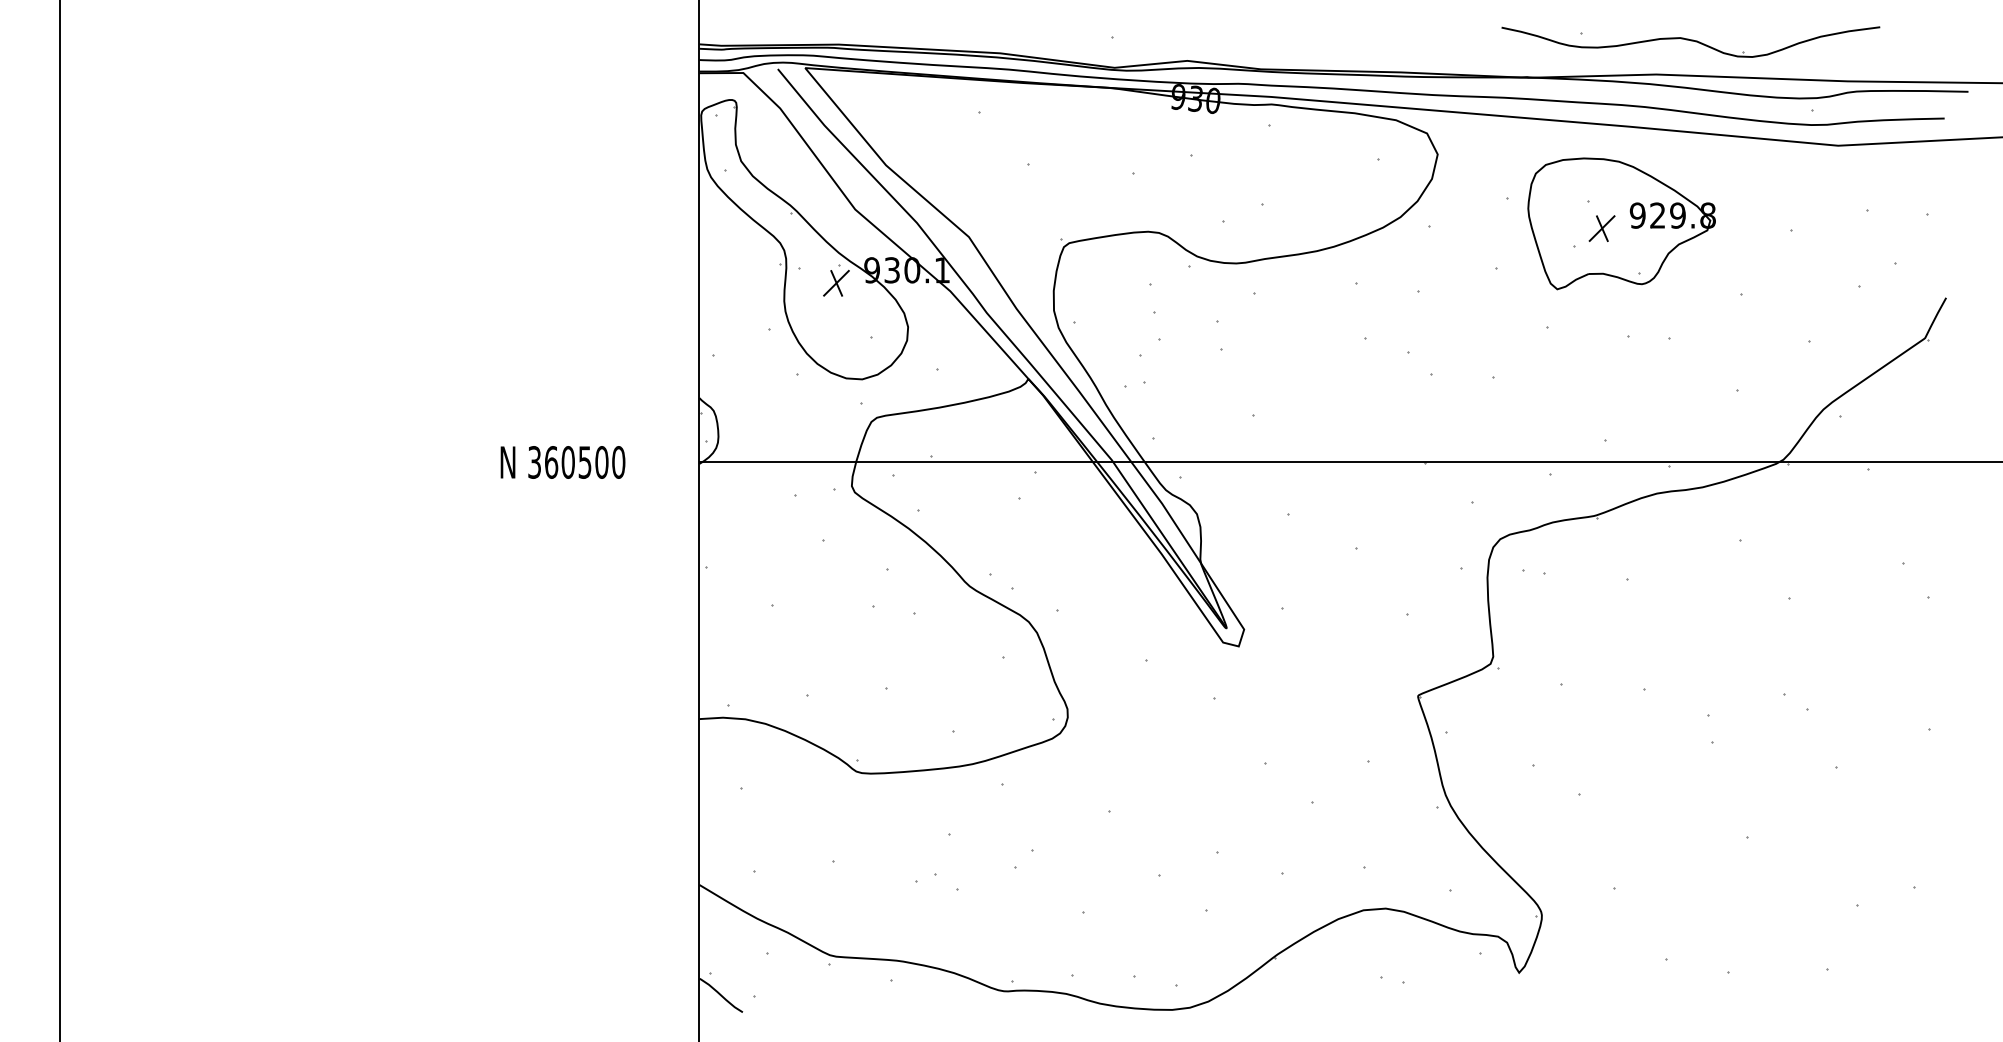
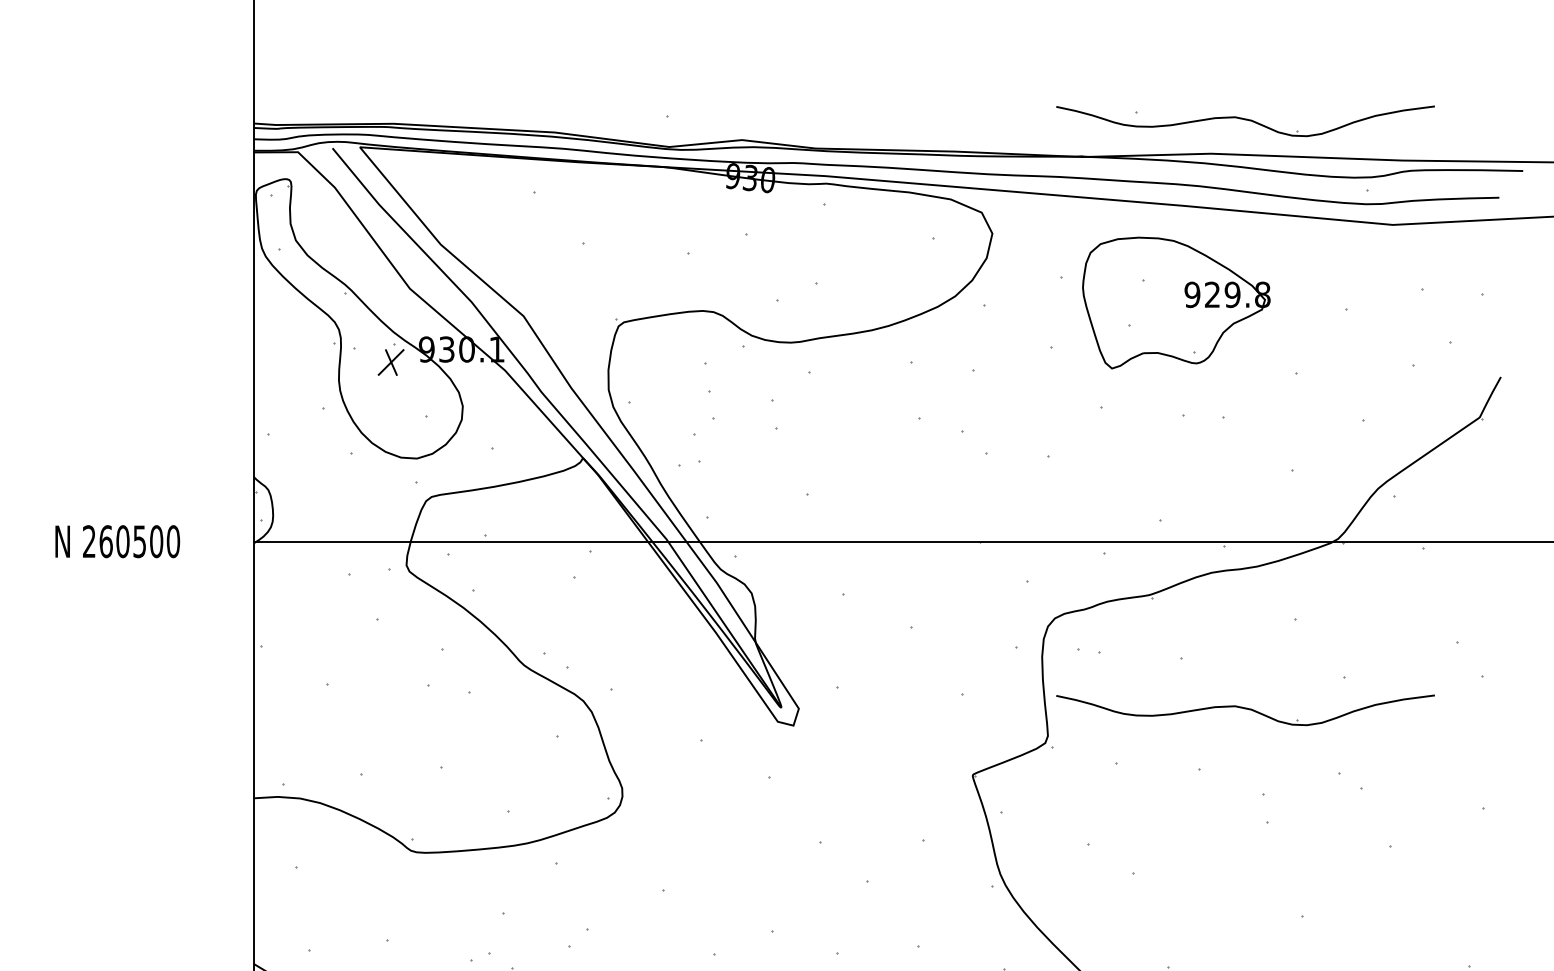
part: (1601, 228) -> (1156, 307), removed
text: (534, 462) -> (89, 541), 360500 -> 260500
part: (1690, 630) -> (1245, 709), added

